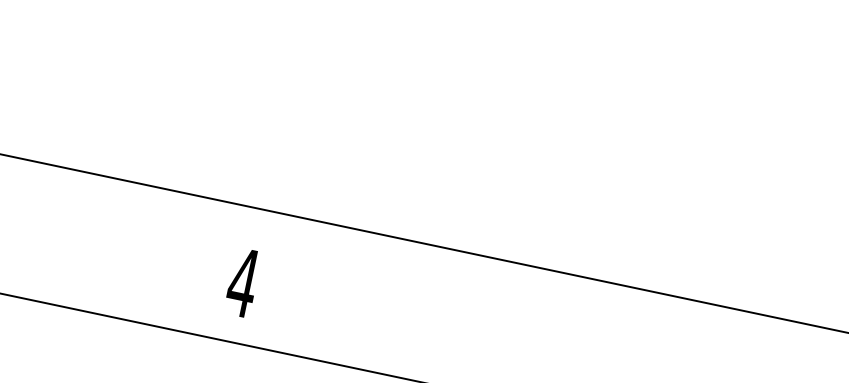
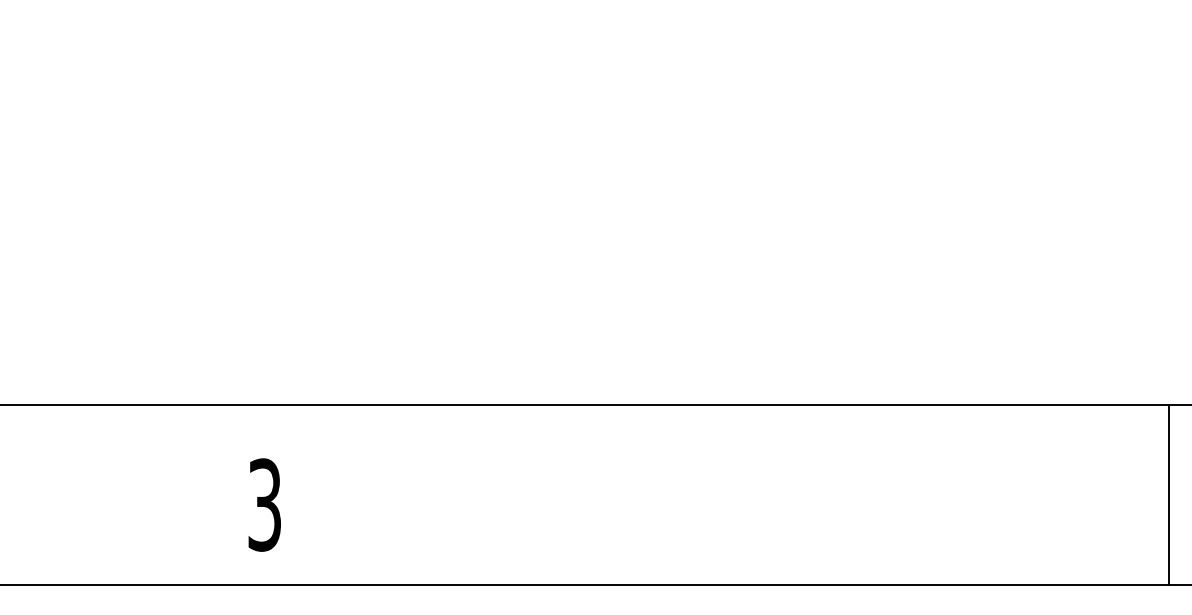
text: (242, 282) -> (264, 504), 4 -> 3

